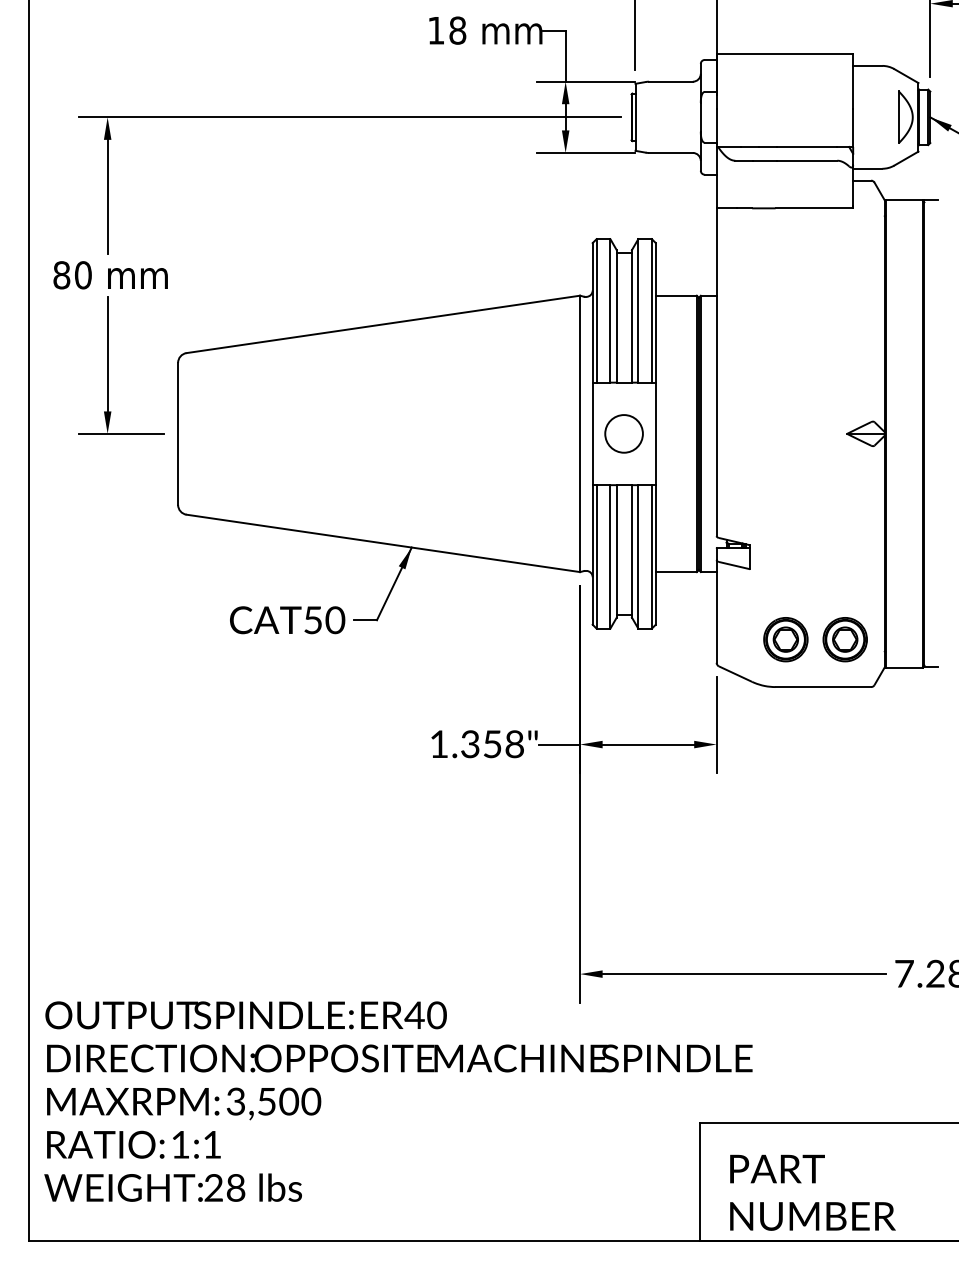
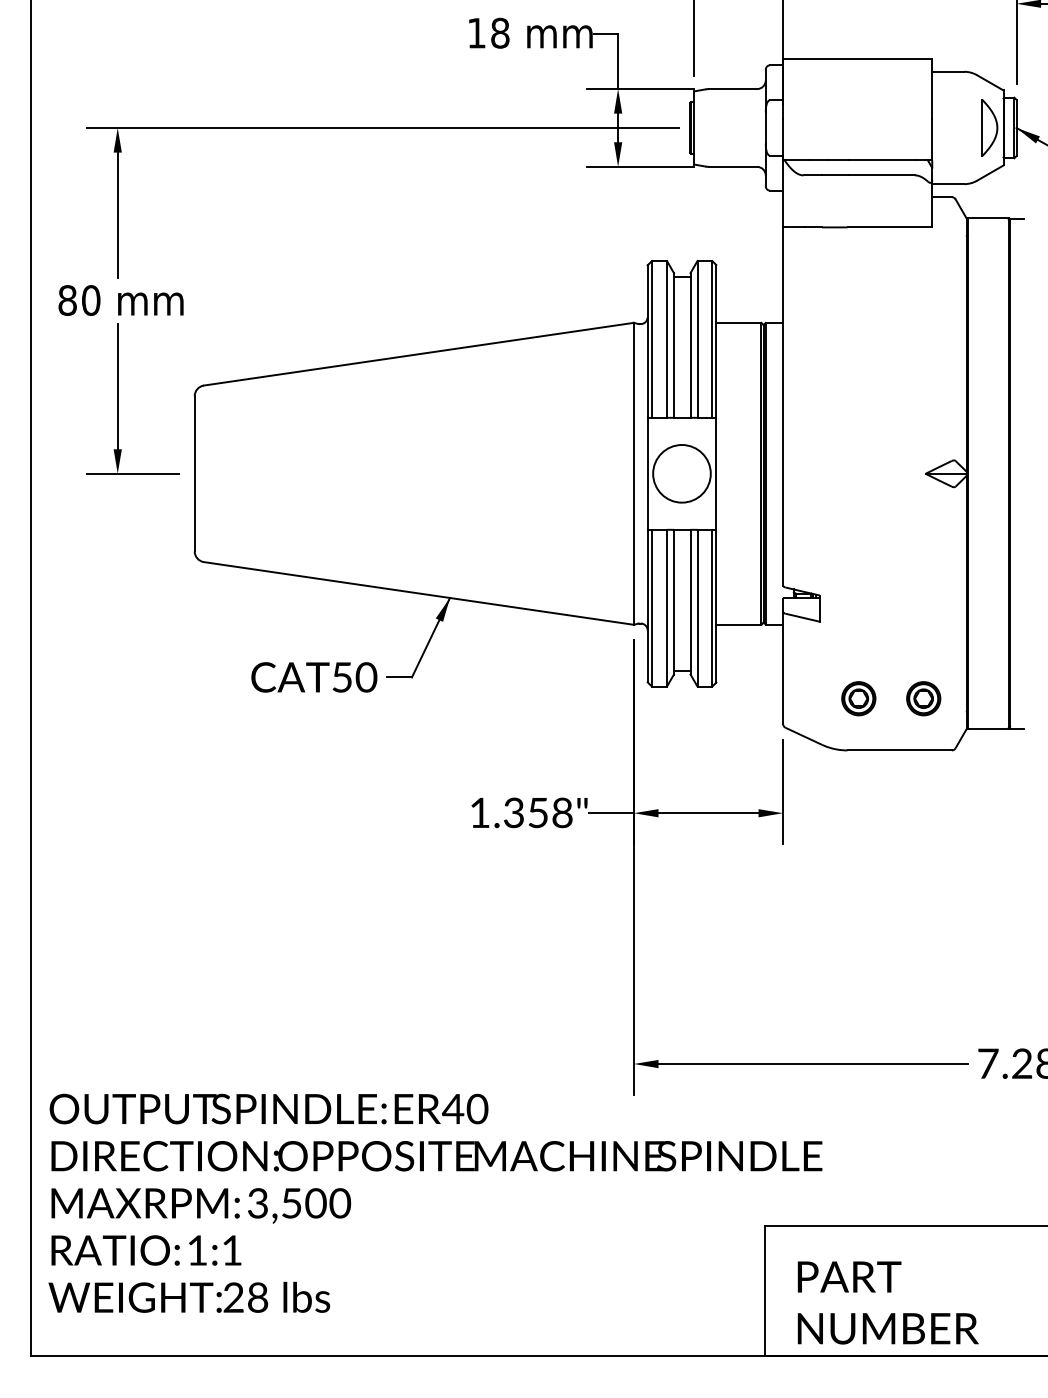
circle: (623, 433) -> (681, 473), size x1.4
part: (785, 639) -> (858, 698), size x0.7
part: (845, 639) -> (923, 698), size x0.7

